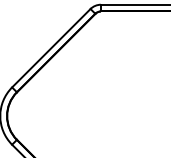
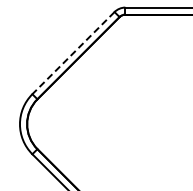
line: (51, 48) -> (73, 53), solid -> dashed

